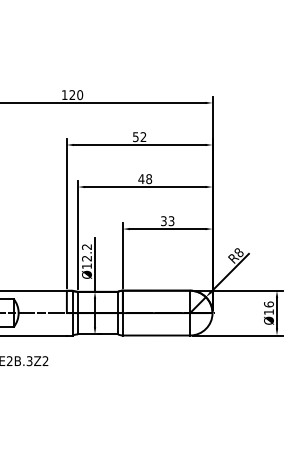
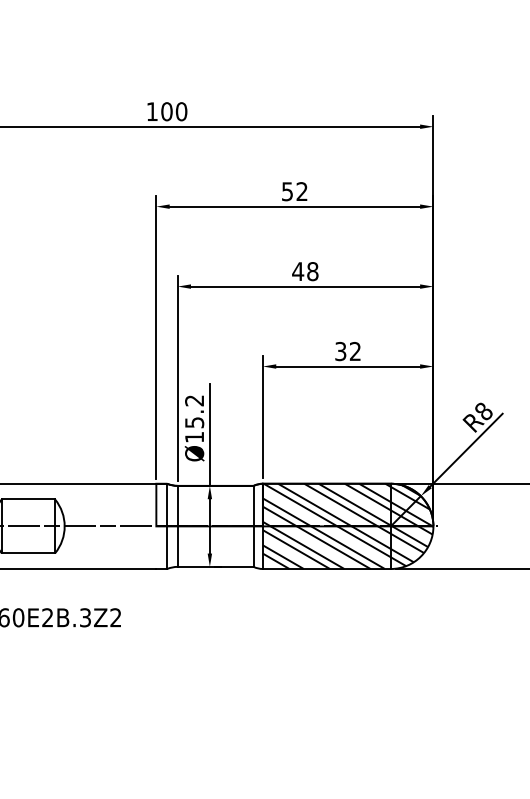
text: (72, 95) -> (167, 112), 120 -> 100
text: (171, 221) -> (355, 352), 33 -> 32
text: (86, 258) -> (193, 422), Ø12.2 -> Ø15.2
hatch: (167, 312) -> (347, 525), added

